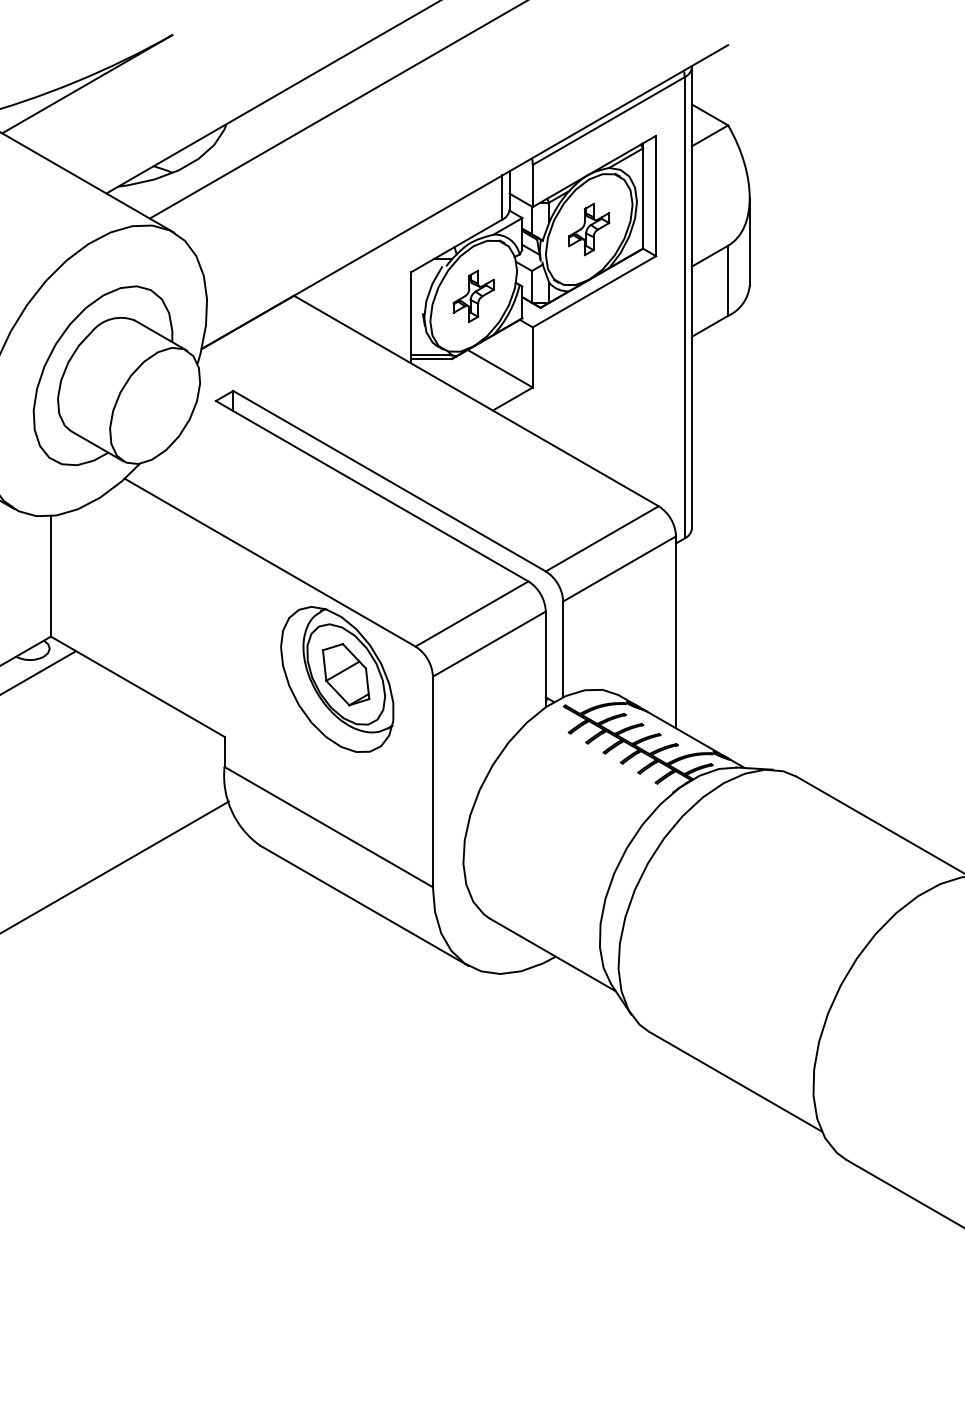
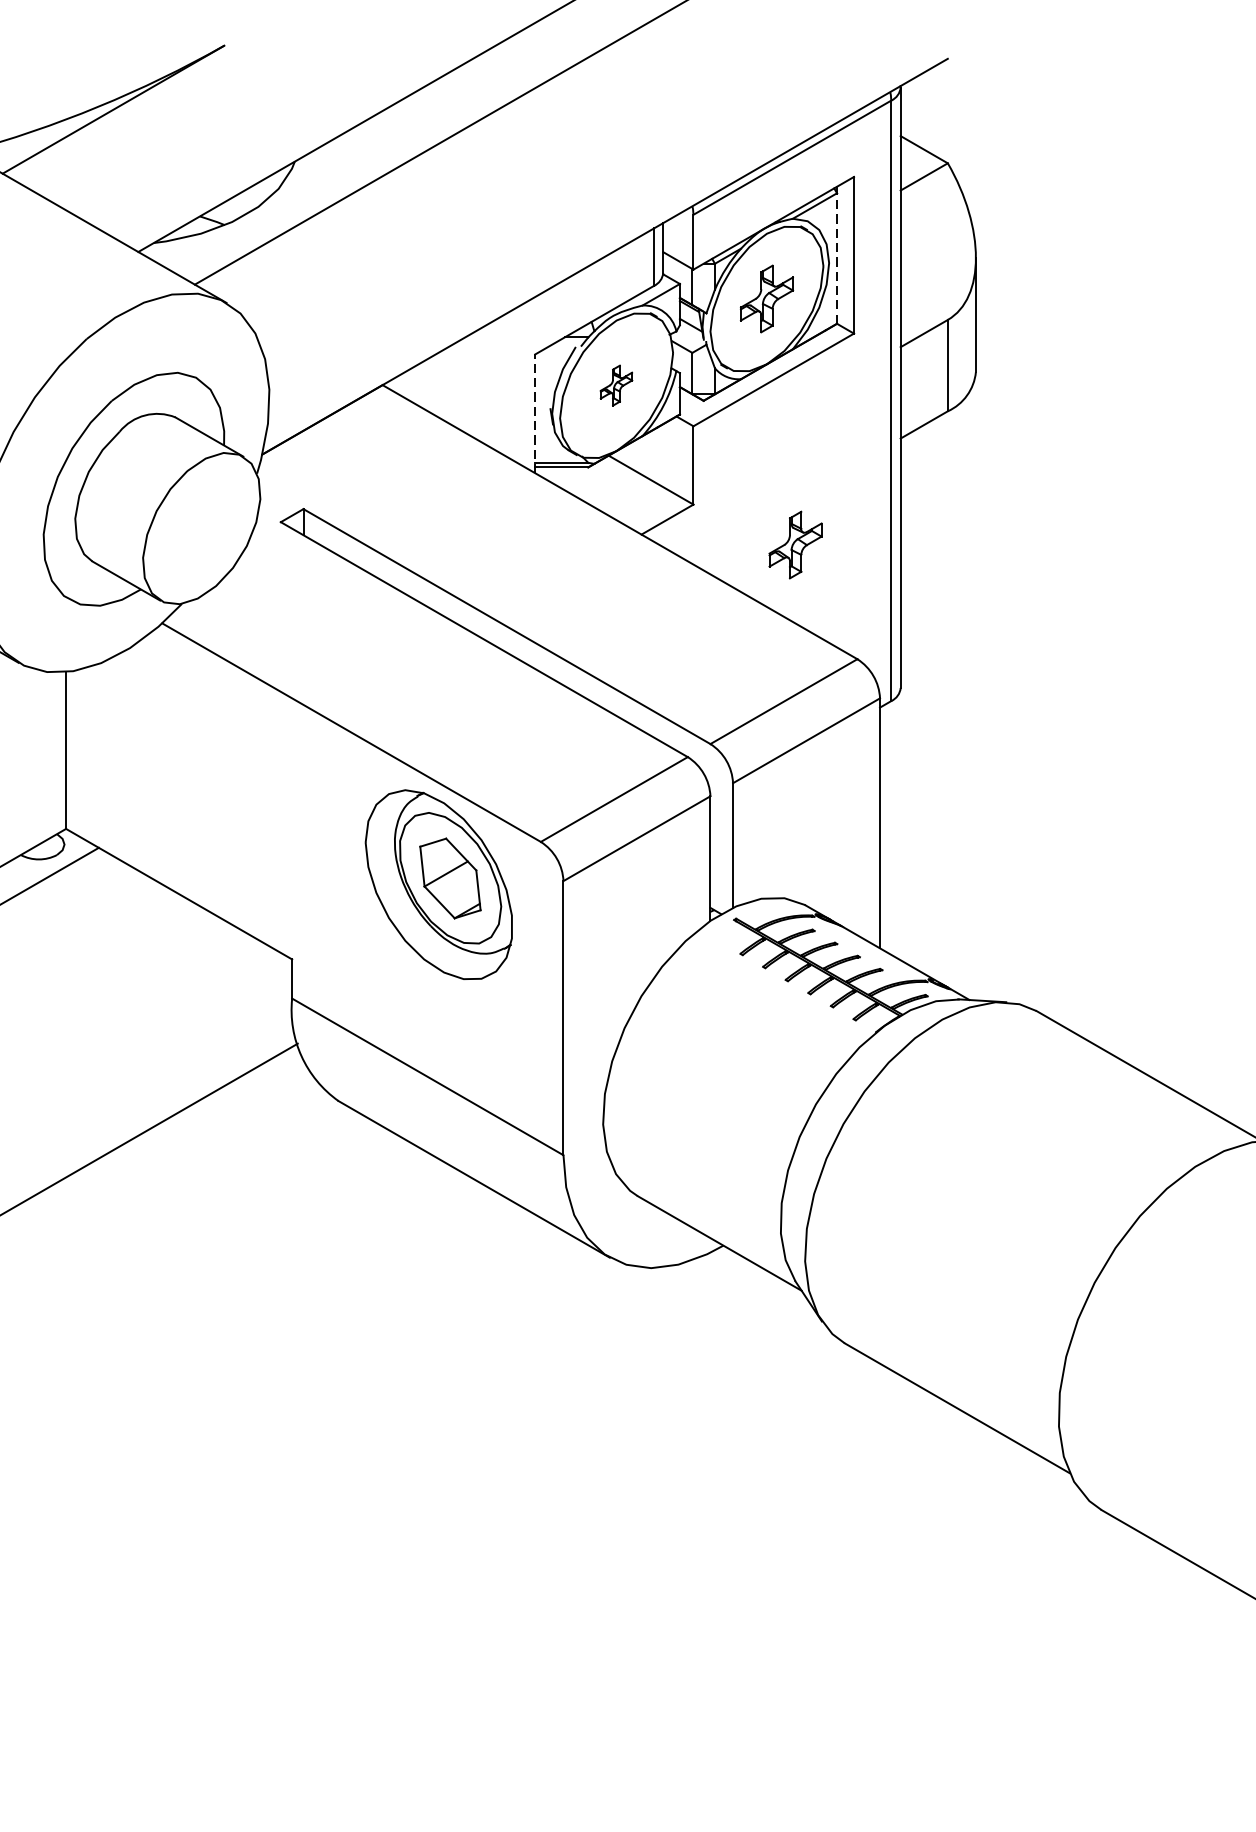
line: (643, 198) -> (837, 258), solid -> dashed
part: (473, 295) -> (616, 384), size x0.6
line: (411, 317) -> (535, 413), solid -> dashed
part: (611, 418) -> (795, 544), added

